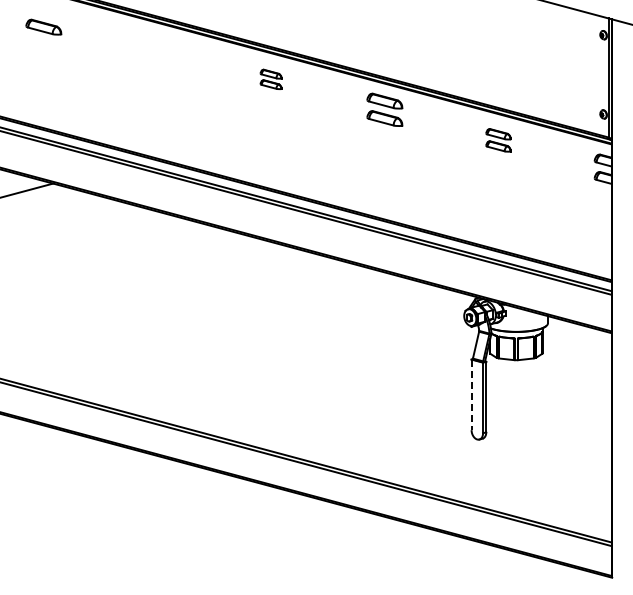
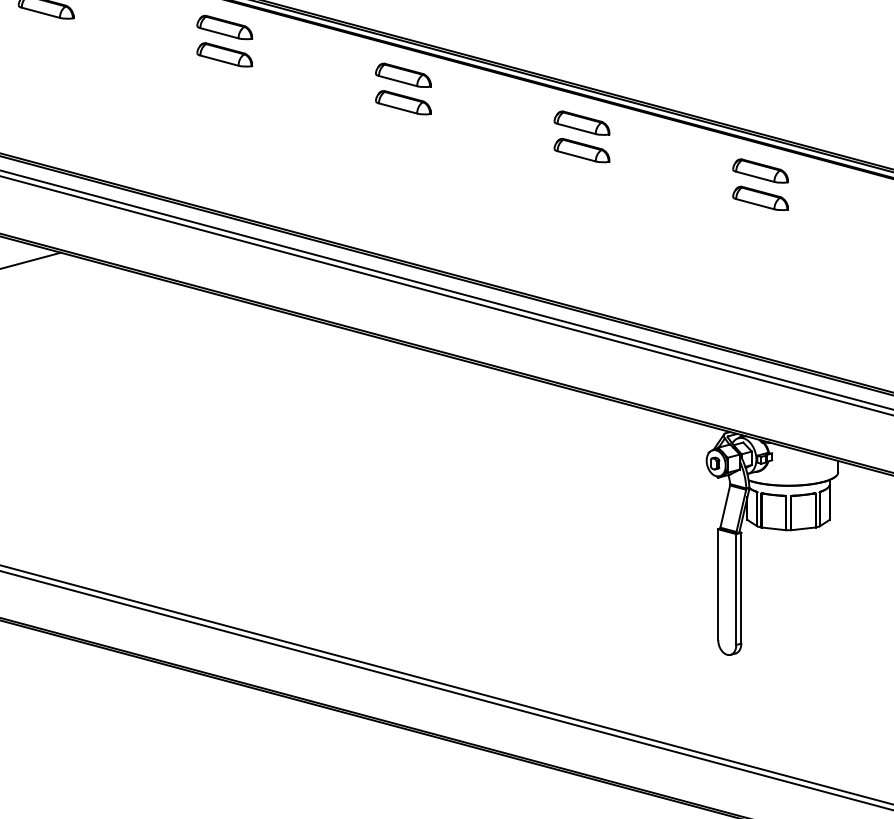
part: (157, 48) -> (224, 40), added
part: (270, 79) -> (402, 89), size x1.67
part: (498, 140) -> (760, 185), size x1.43
line: (471, 395) -> (718, 585), dashed -> solid

